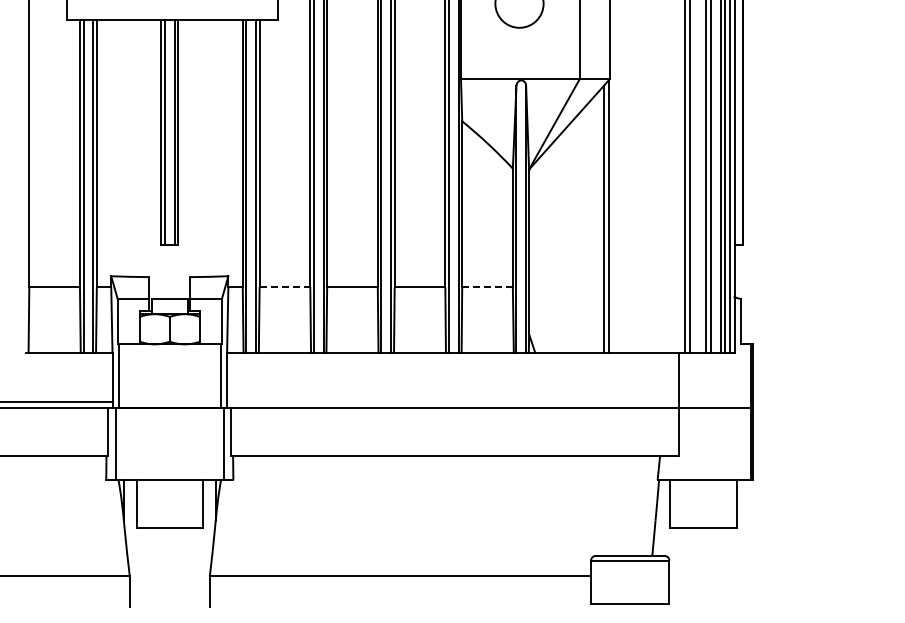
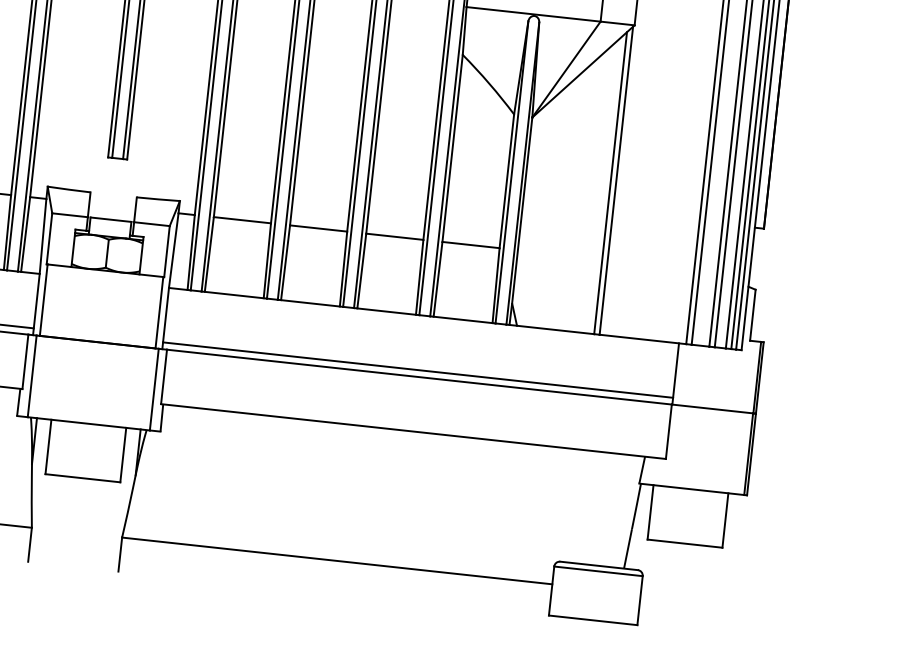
line: (285, 287) -> (242, 220), dashed -> solid
line: (488, 287) -> (472, 245), dashed -> solid
line: (453, 401) -> (418, 369), added

